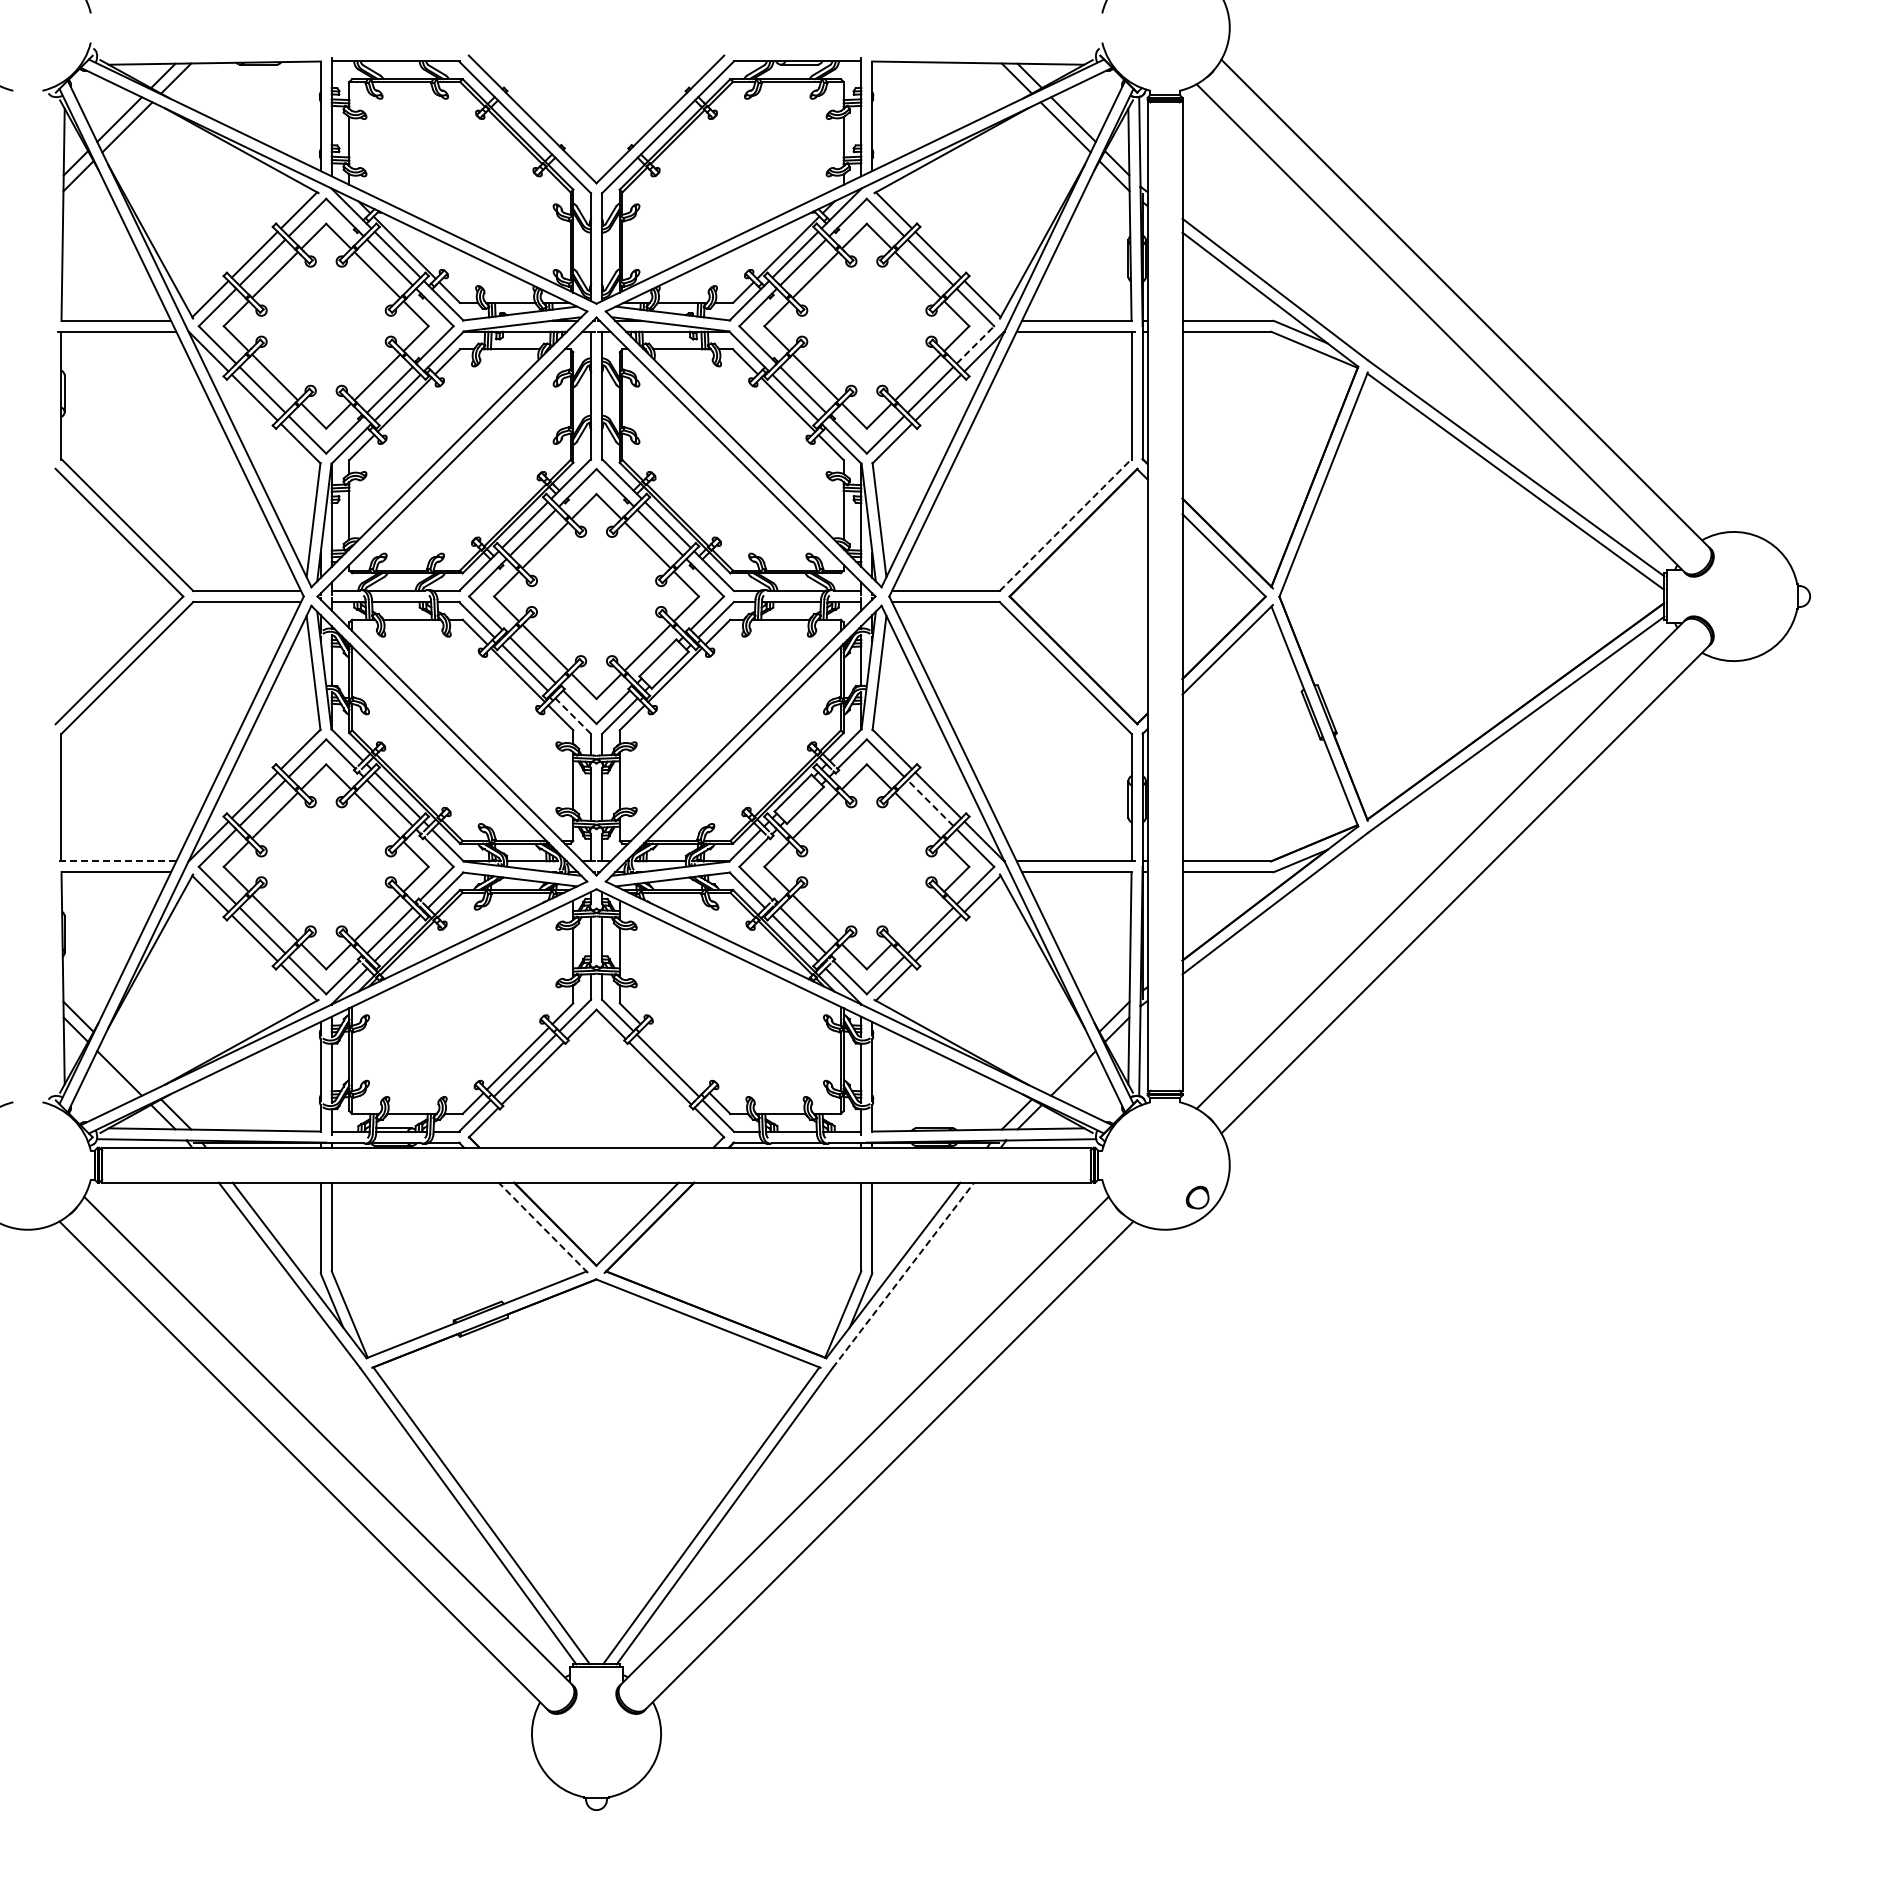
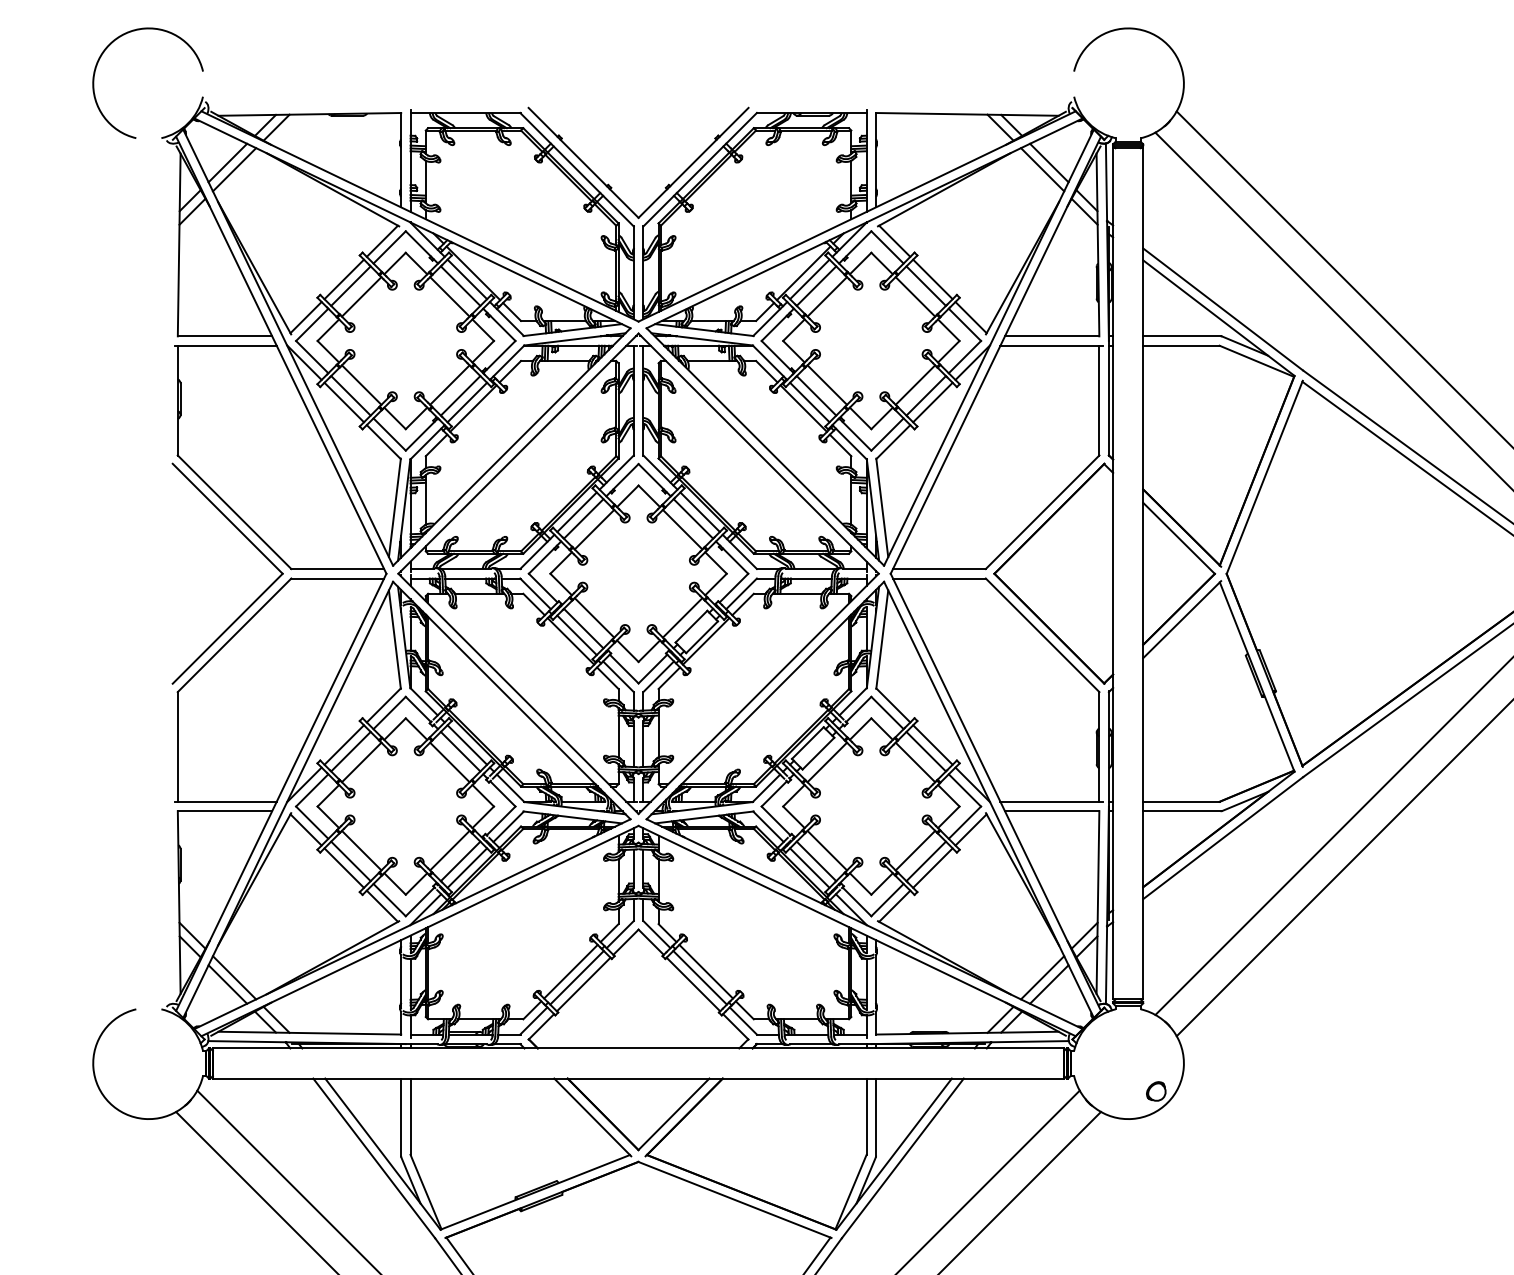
line: (975, 344) -> (964, 356), dashed -> solid
line: (1066, 524) -> (1043, 511), dashed -> solid
line: (572, 715) -> (617, 676), dashed -> solid
line: (930, 802) -> (926, 751), dashed -> solid
line: (116, 861) -> (225, 801), dashed -> solid
line: (917, 917) -> (914, 850), added
line: (674, 1058) -> (705, 971), added
line: (127, 1065) -> (234, 977), added
line: (1065, 1065) -> (1042, 977), added
line: (543, 1227) -> (592, 1117), dashed -> solid
line: (903, 1275) -> (902, 1158), dashed -> solid

